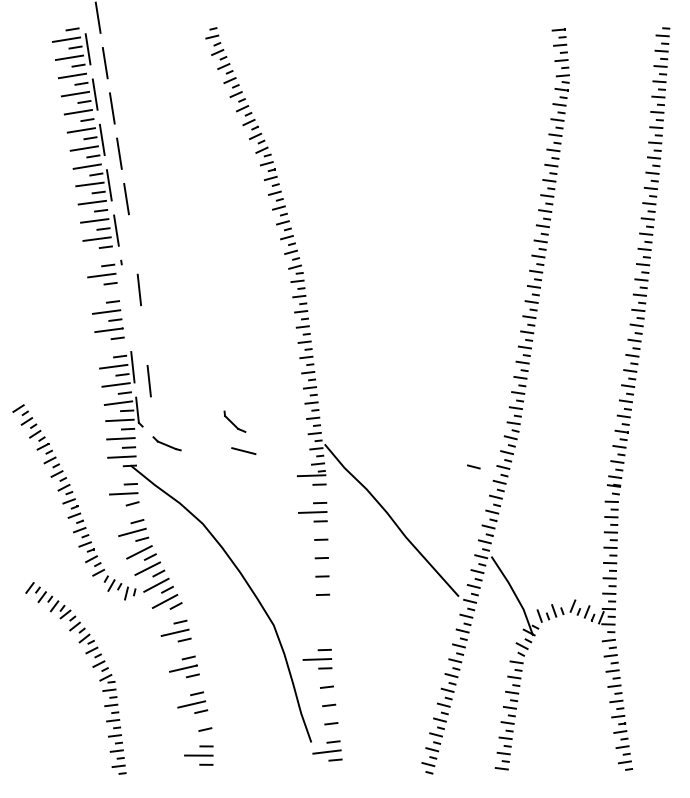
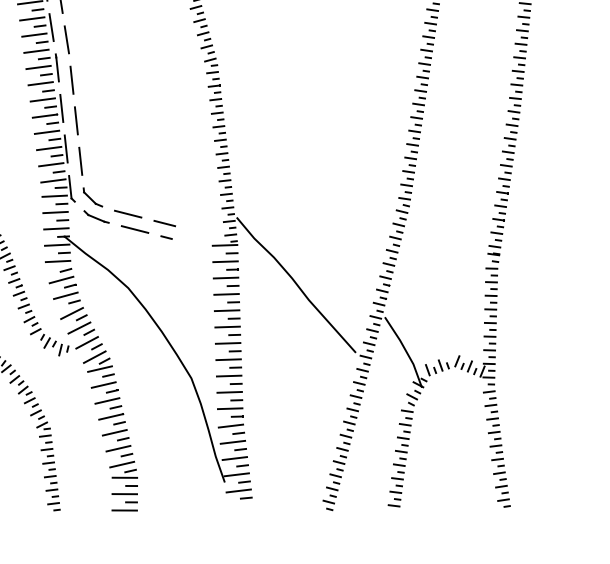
line: (133, 244) -> (66, 39), added
line: (99, 257) -> (36, 51), added
line: (122, 277) -> (56, 69), added
line: (103, 293) -> (40, 83), added
line: (127, 321) -> (61, 108), added
line: (144, 335) -> (76, 120), added
line: (110, 348) -> (46, 132), added
part: (234, 421) -> (92, 197), moved
line: (202, 440) -> (128, 214), added
line: (210, 457) -> (135, 229), added
line: (473, 466) -> (166, 237), moved
line: (122, 475) -> (56, 245), added
line: (311, 493) -> (224, 261), added
line: (127, 514) -> (61, 279), added
line: (313, 530) -> (226, 294), added
line: (313, 548) -> (226, 310), added
line: (314, 567) -> (227, 326), added
line: (314, 585) -> (227, 342), added
line: (170, 614) -> (99, 368), added
part: (316, 622) -> (229, 375), added
line: (178, 650) -> (106, 400), added
line: (317, 678) -> (230, 425), added
line: (187, 686) -> (114, 432), added
line: (320, 696) -> (232, 441), added
line: (322, 715) -> (234, 458), added
line: (195, 722) -> (121, 464), added
line: (324, 733) -> (236, 474), added
line: (198, 737) -> (124, 478), added
line: (198, 773) -> (124, 510), added

